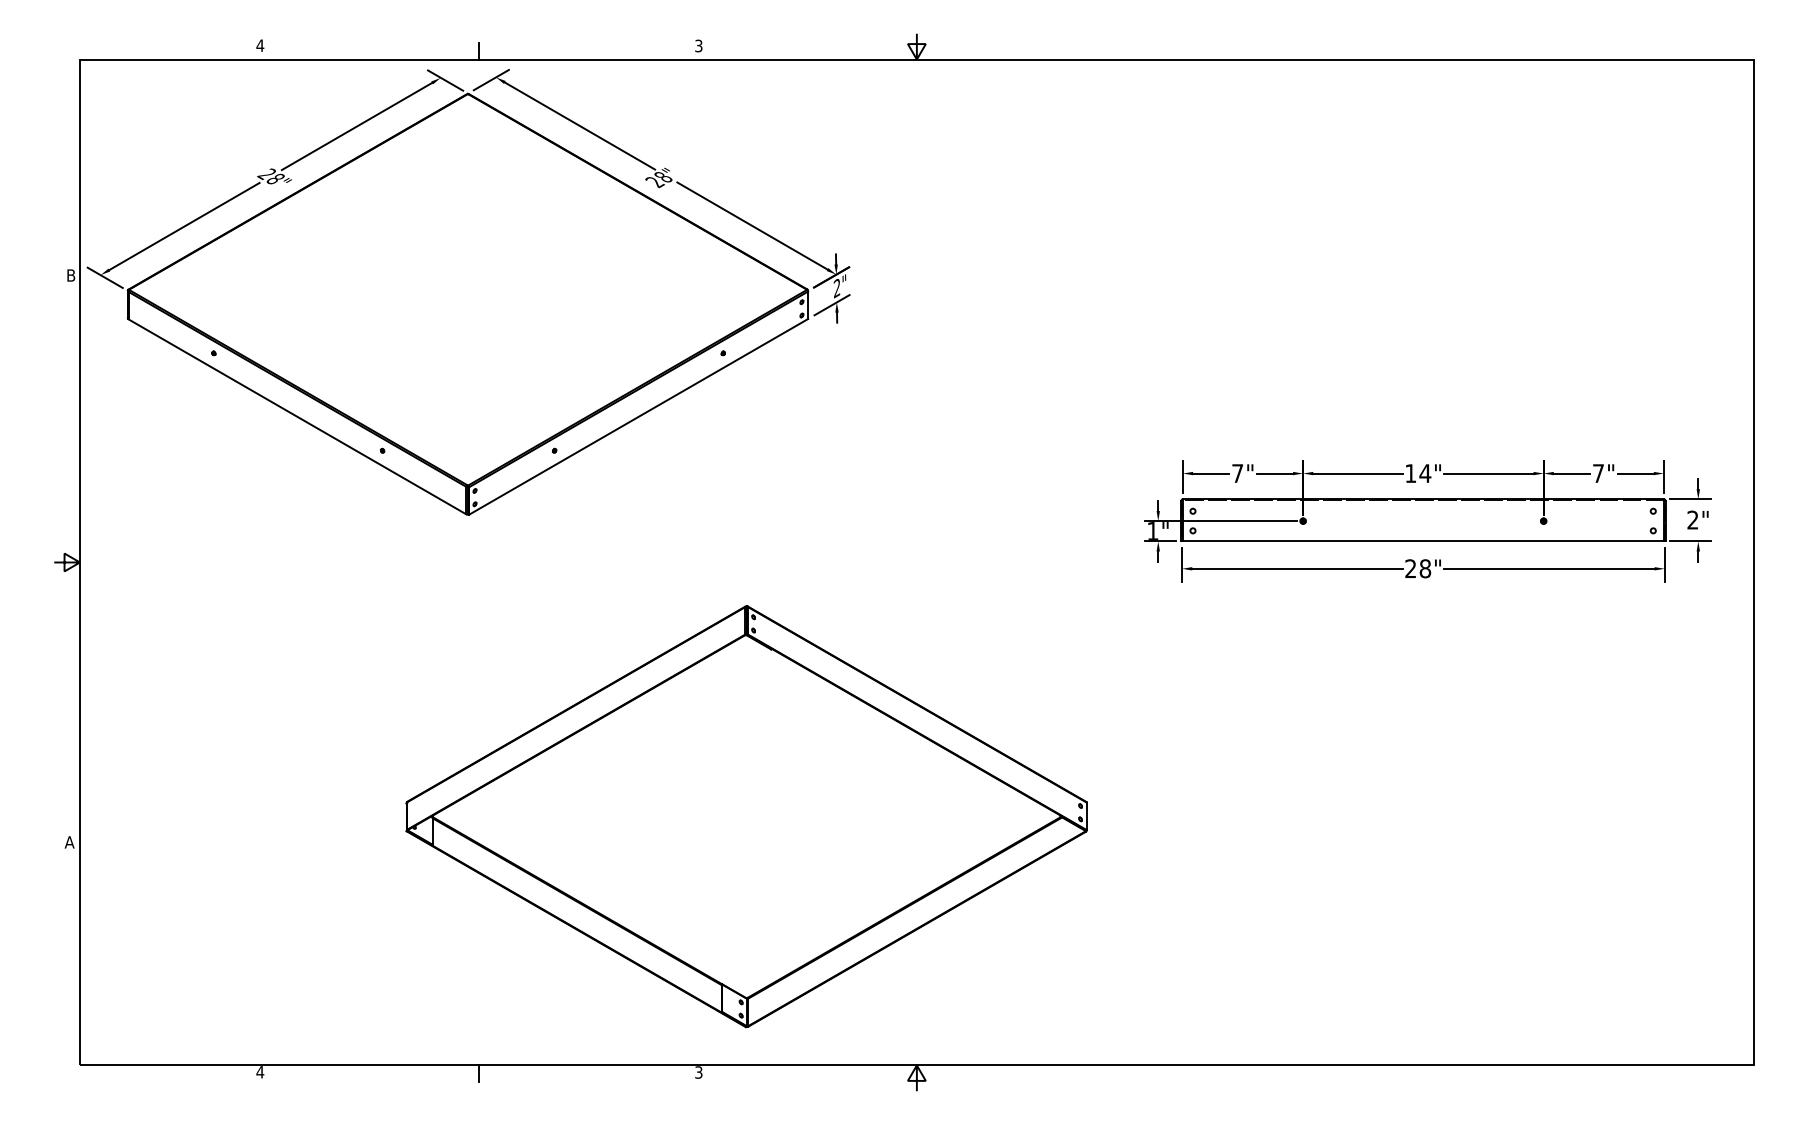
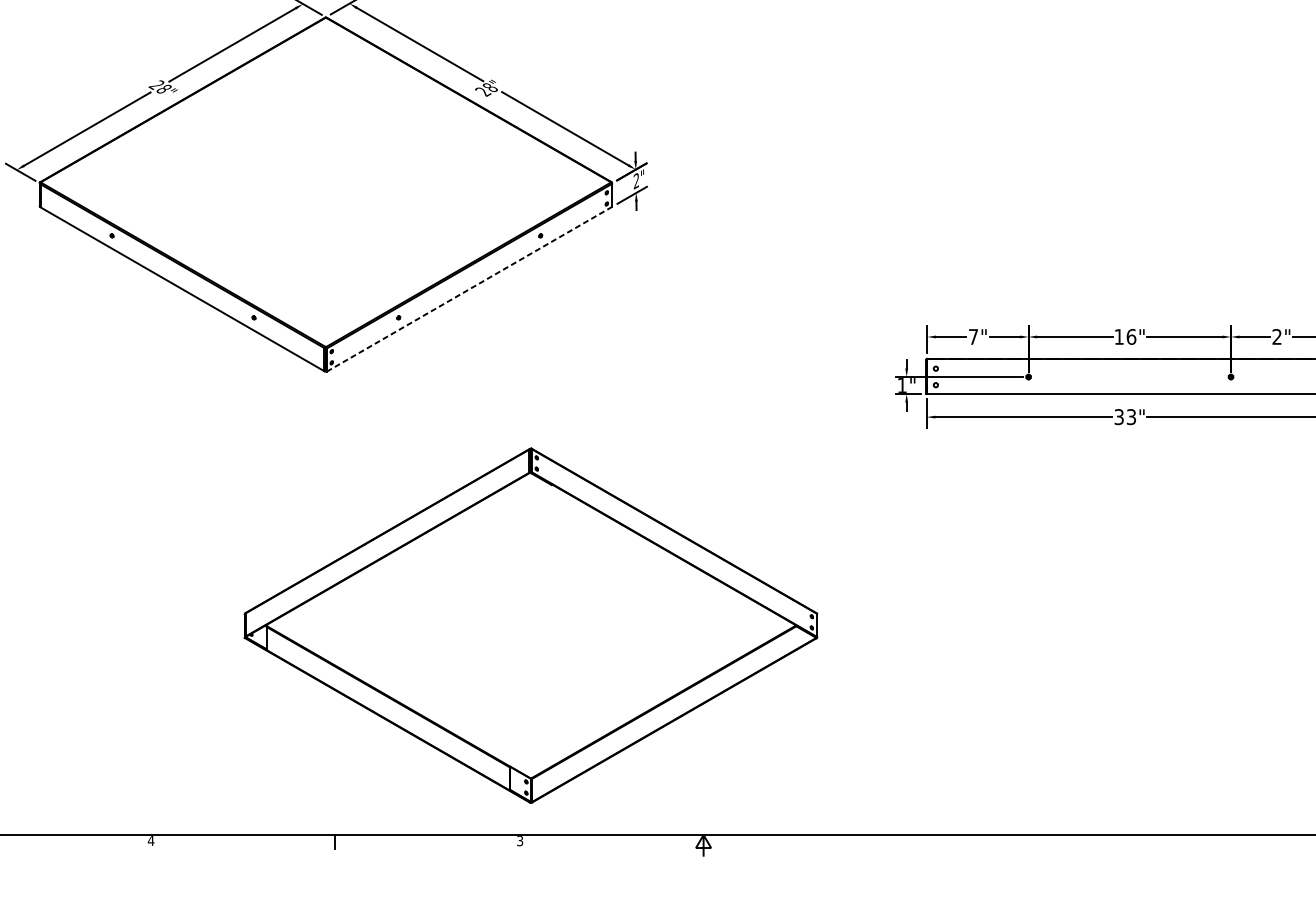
line: (638, 416) -> (469, 288), solid -> dashed
text: (1425, 473) -> (1131, 336), 14" -> 16"
text: (1598, 473) -> (1277, 336), 7" -> 2"
text: (1418, 568) -> (1125, 416), 28" -> 33"
part: (746, 816) -> (530, 625), moved

